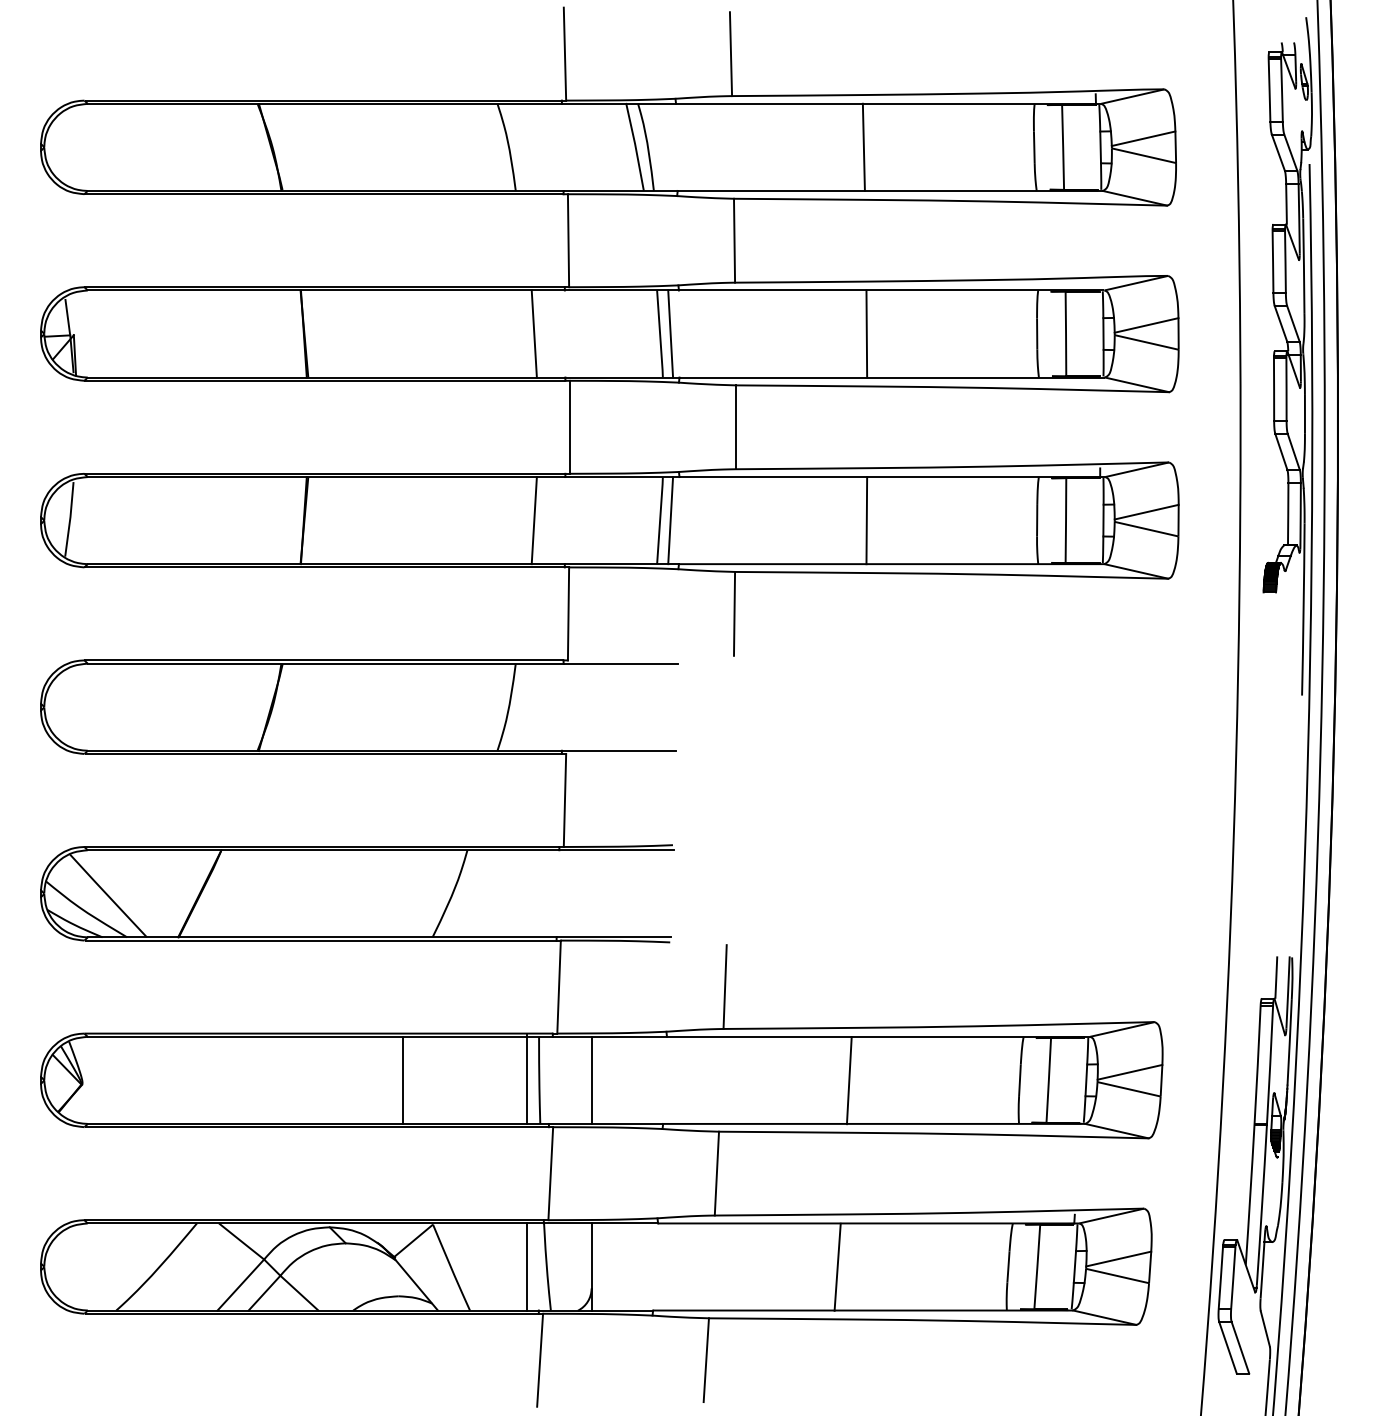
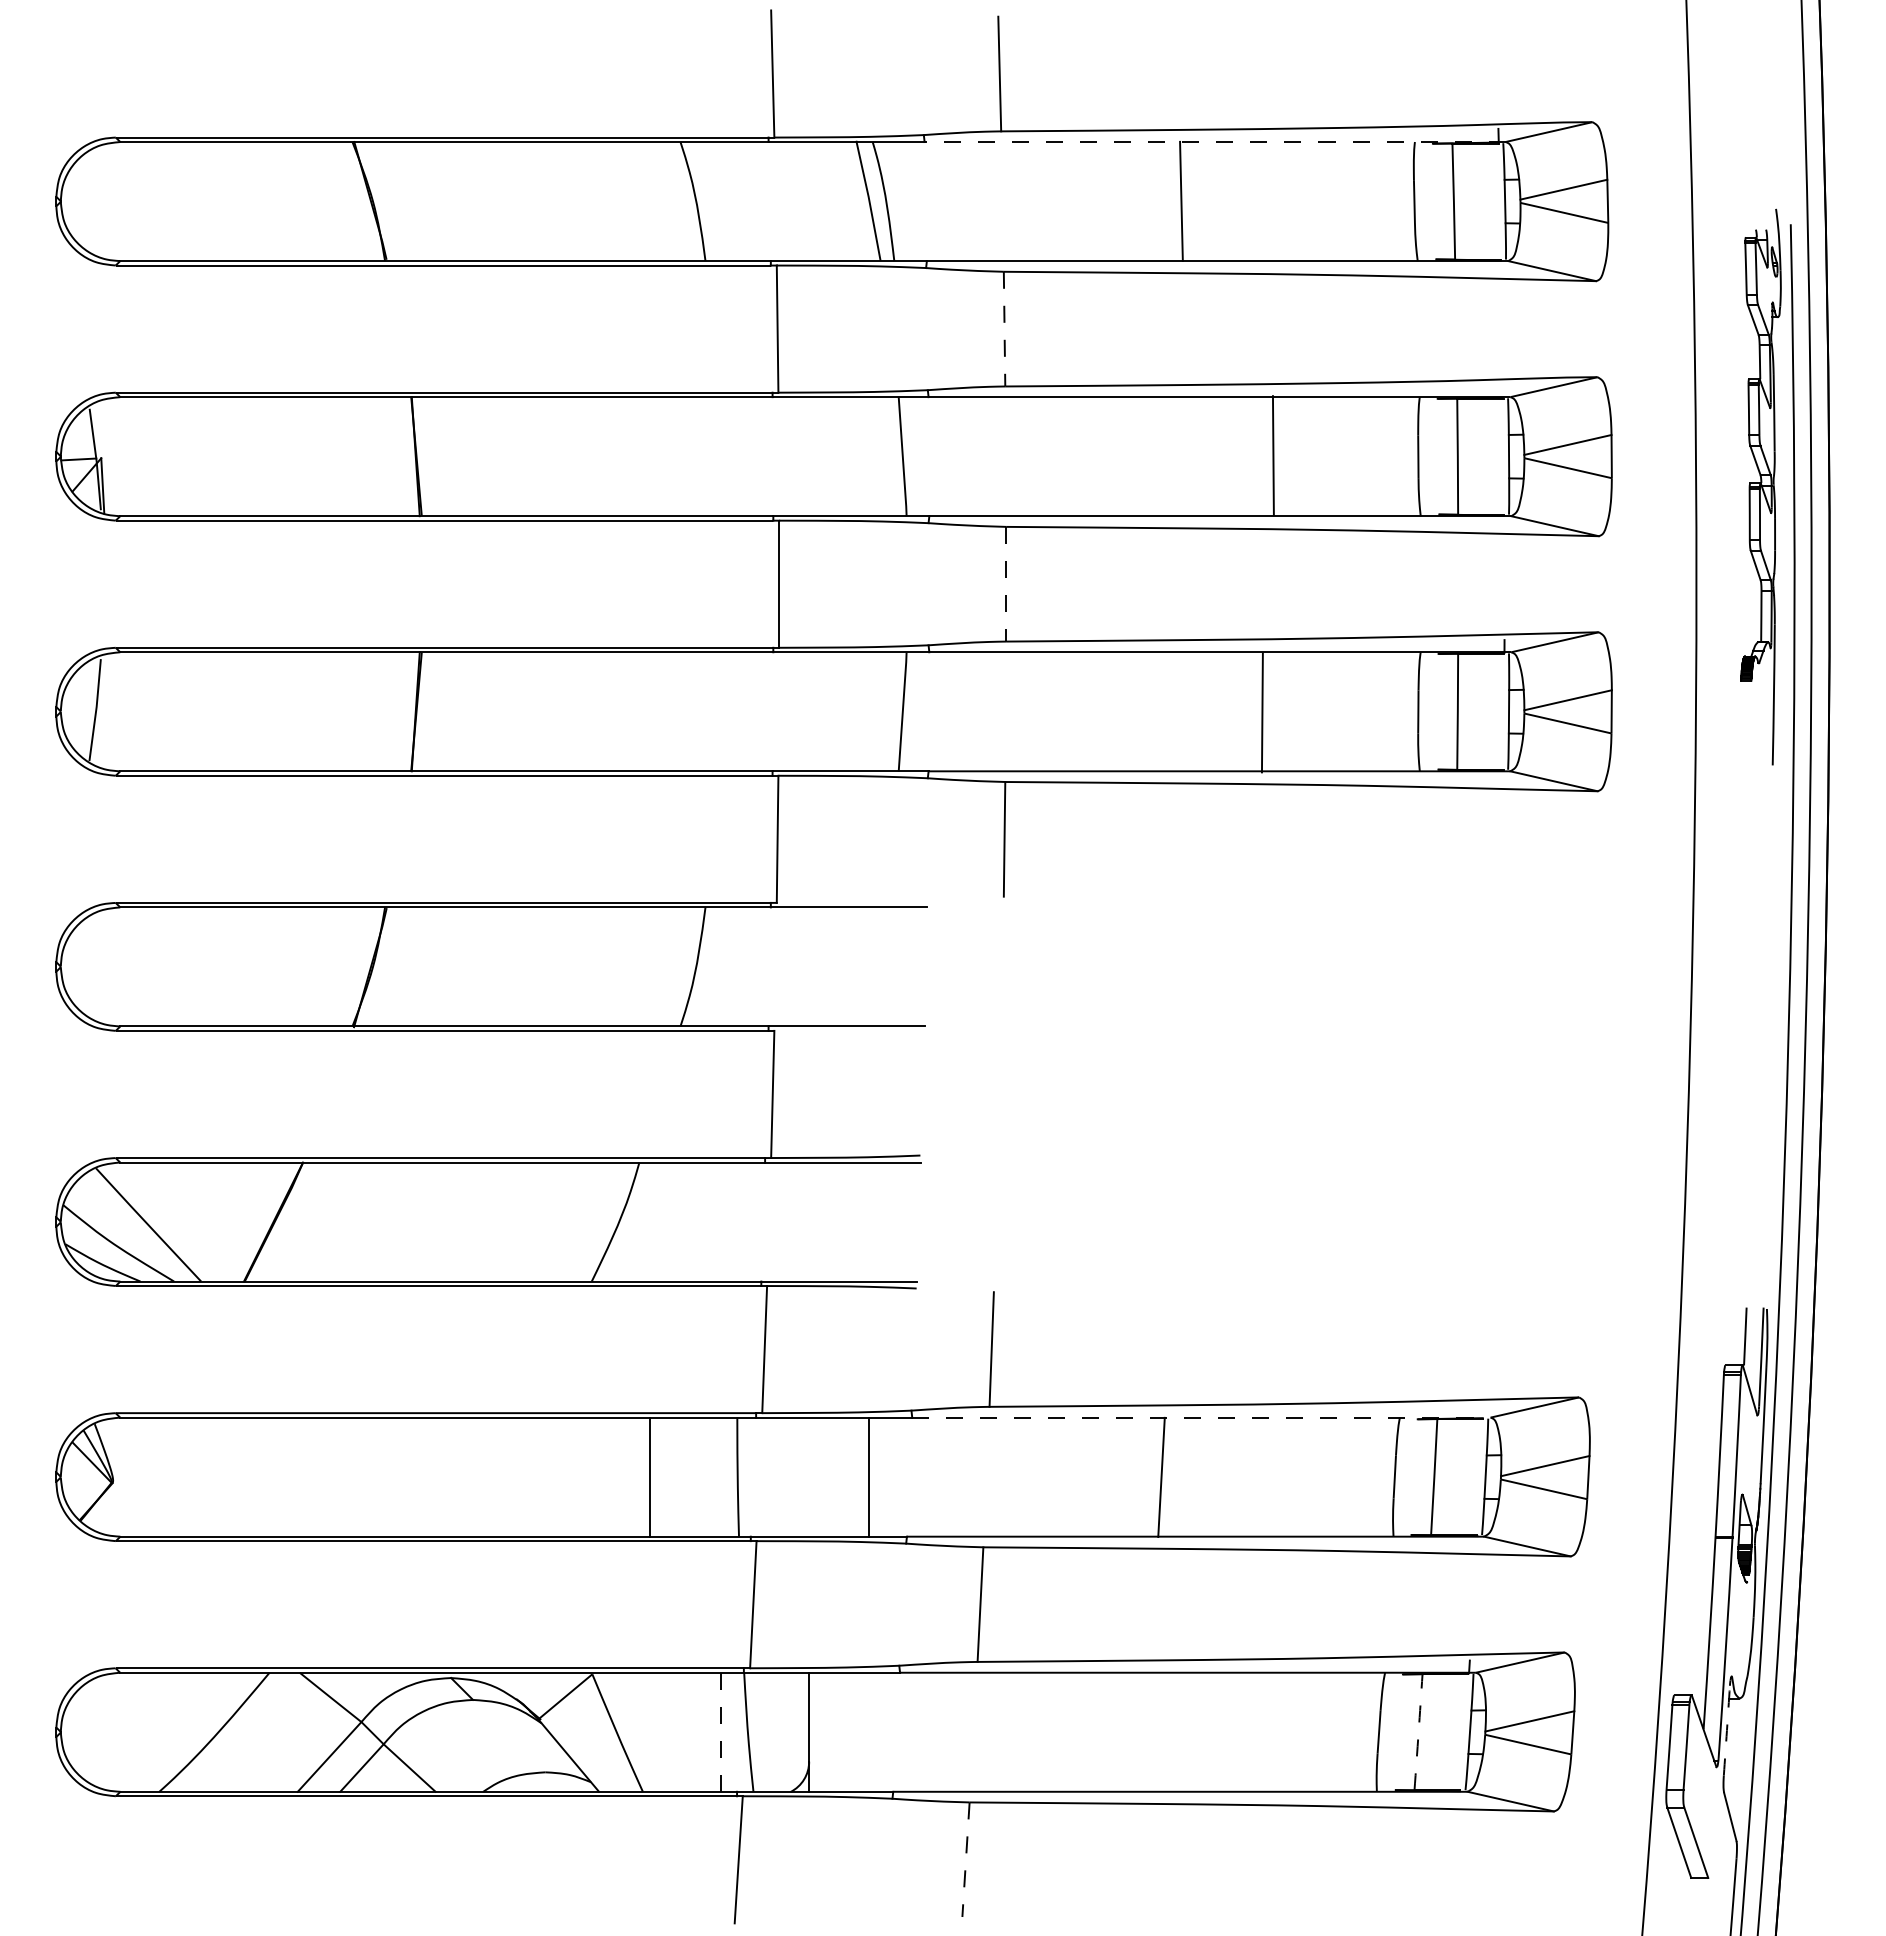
line: (888, 104) -> (1215, 142), solid -> dashed
line: (734, 241) -> (1004, 329), solid -> dashed
line: (534, 333) -> (730, 456), removed
line: (670, 333) -> (916, 456), removed
line: (866, 333) -> (1272, 455), moved
part: (1287, 355) -> (1760, 486), size x0.6
line: (735, 427) -> (1006, 584), solid -> dashed
line: (534, 520) -> (730, 711), removed
line: (670, 520) -> (916, 711), removed
line: (866, 520) -> (1261, 712), moved
line: (878, 1036) -> (1201, 1417), solid -> dashed
line: (403, 1079) -> (650, 1476), moved
line: (526, 1079) -> (720, 1475), removed
line: (591, 1079) -> (869, 1476), moved
arc: (1262, 1265) -> (1726, 1730), solid -> dashed
line: (526, 1267) -> (720, 1732), solid -> dashed
line: (837, 1267) -> (1145, 1732), removed
arc: (1037, 1267) -> (1418, 1732), solid -> dashed
line: (705, 1360) -> (965, 1860), solid -> dashed

